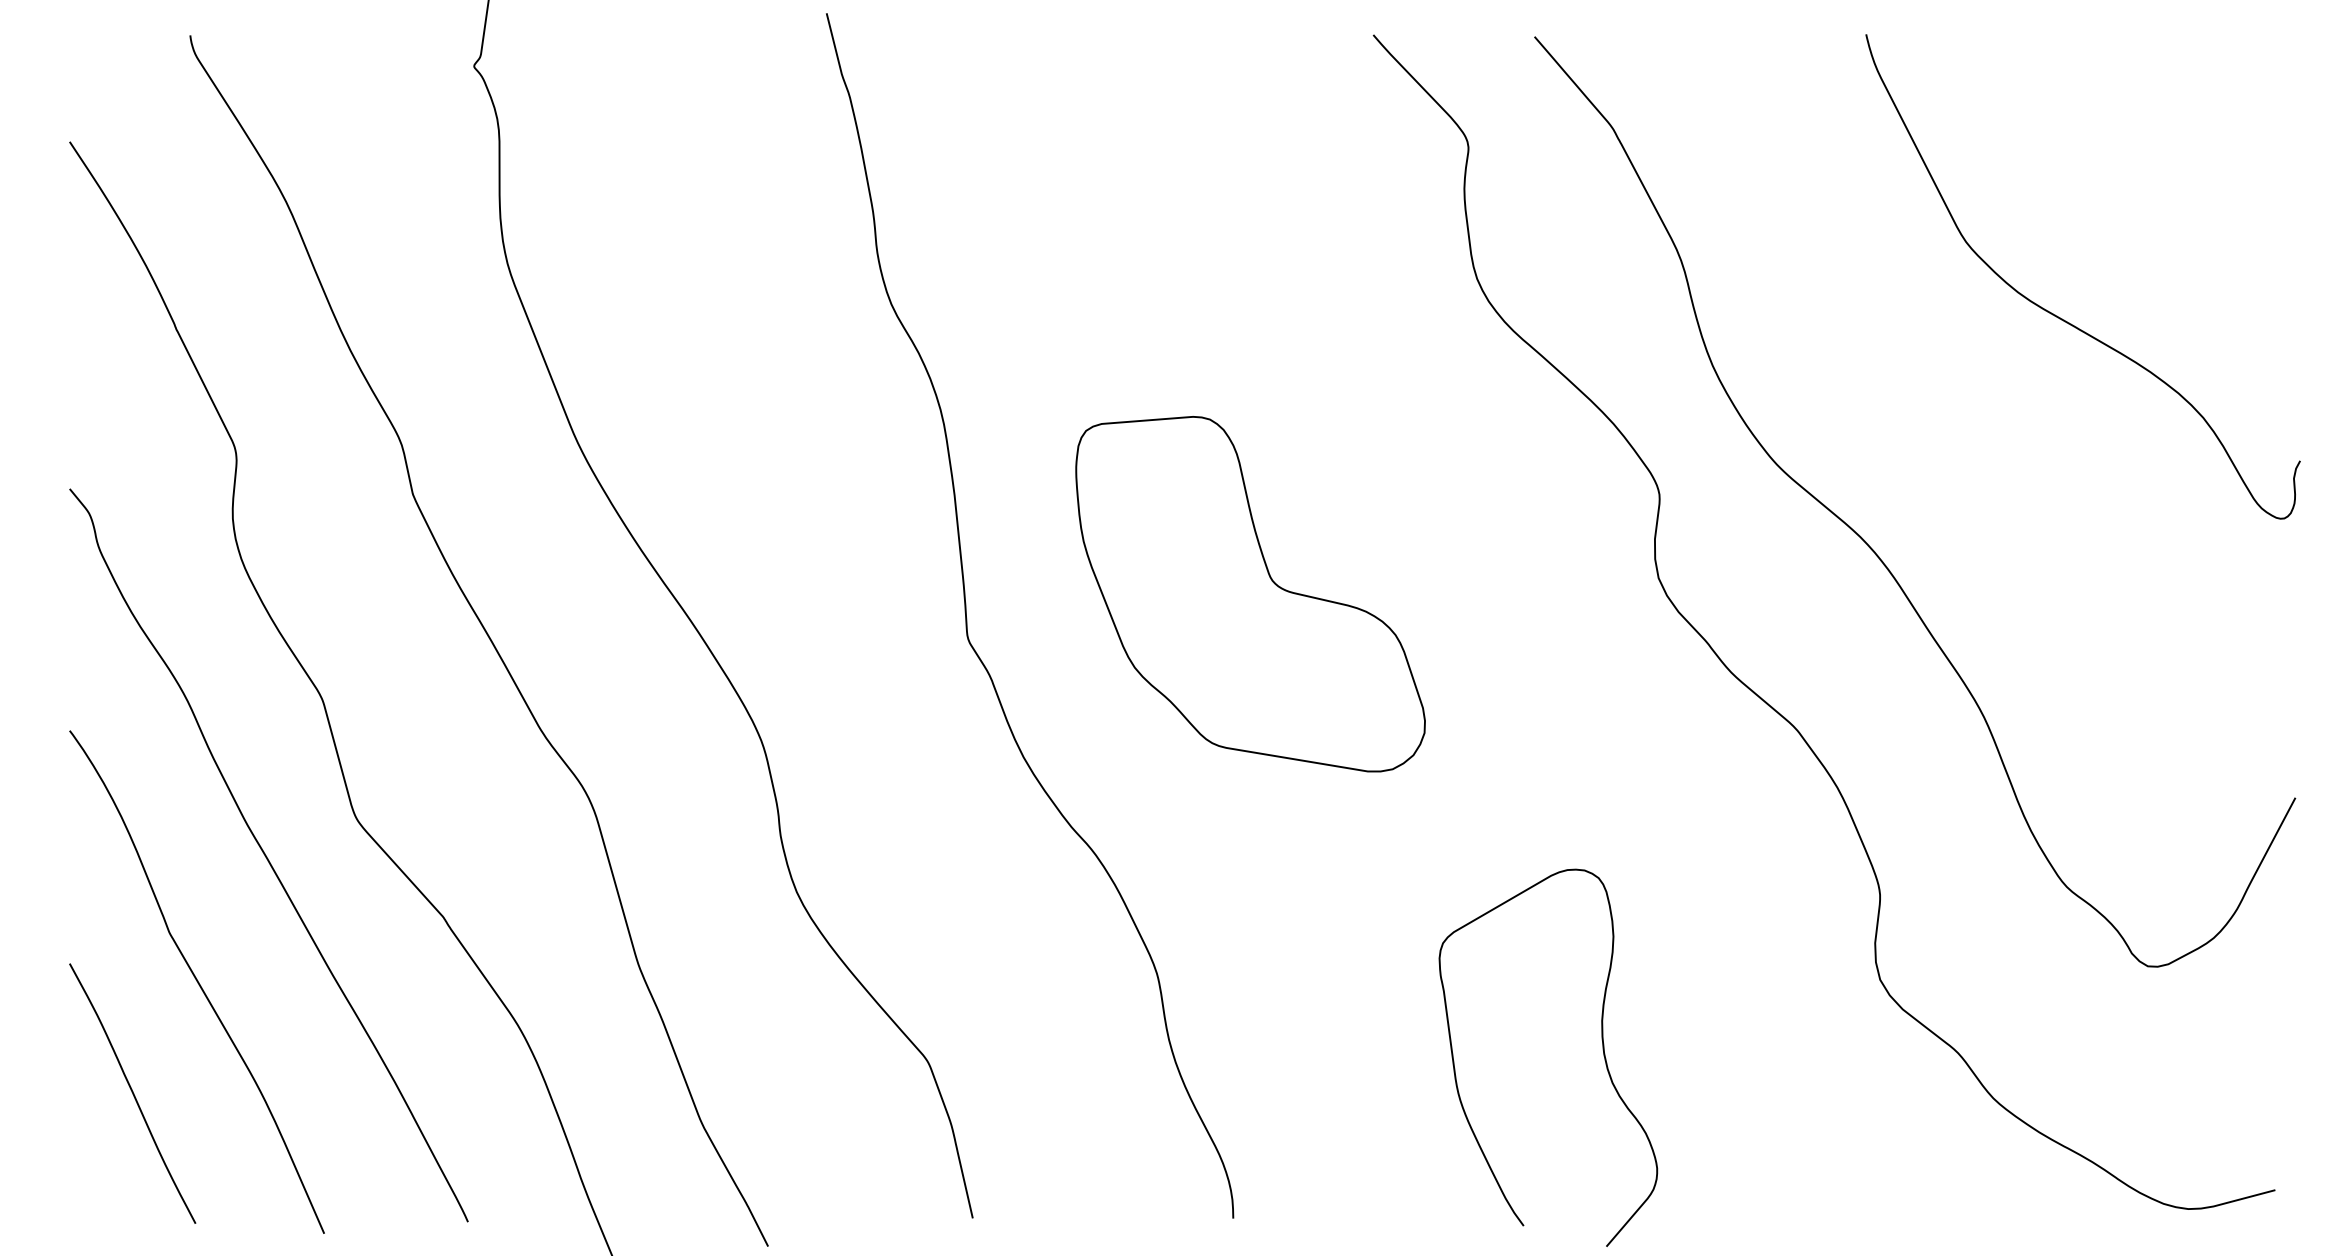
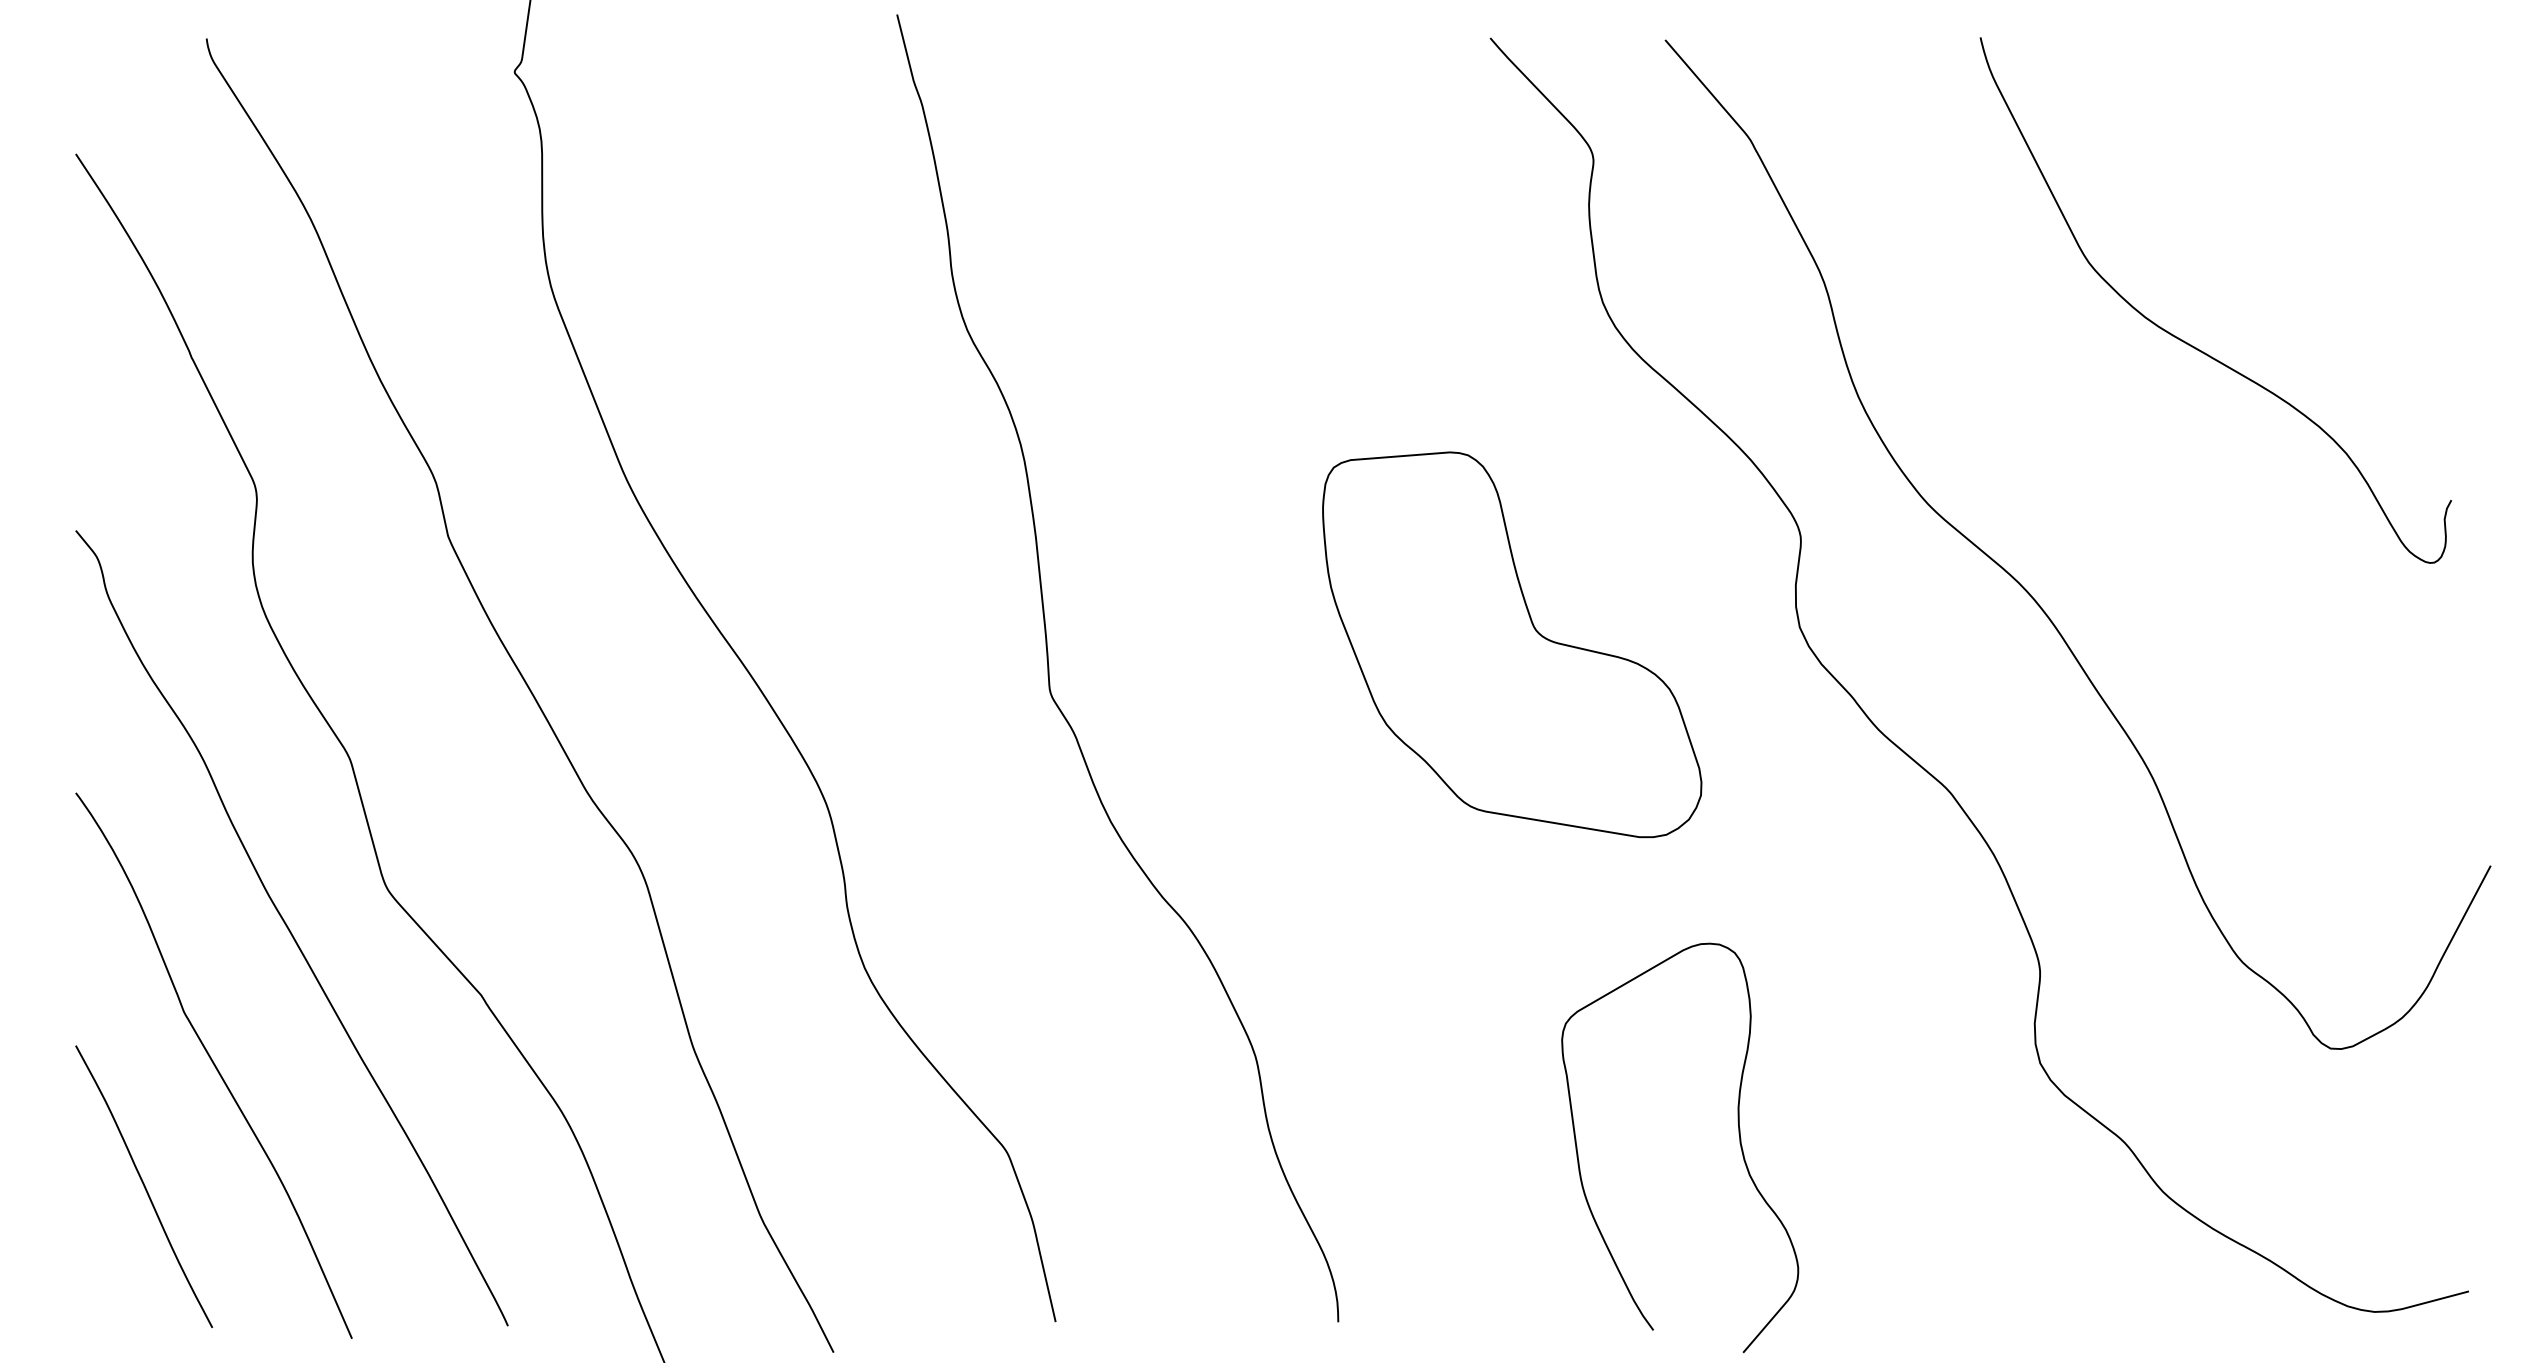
curve: (2057, 315) -> (2188, 342), moved
part: (1250, 594) -> (1512, 645), moved

